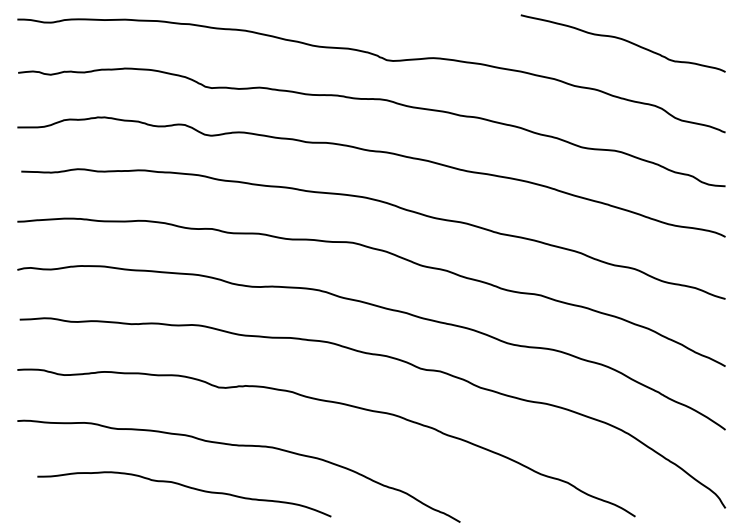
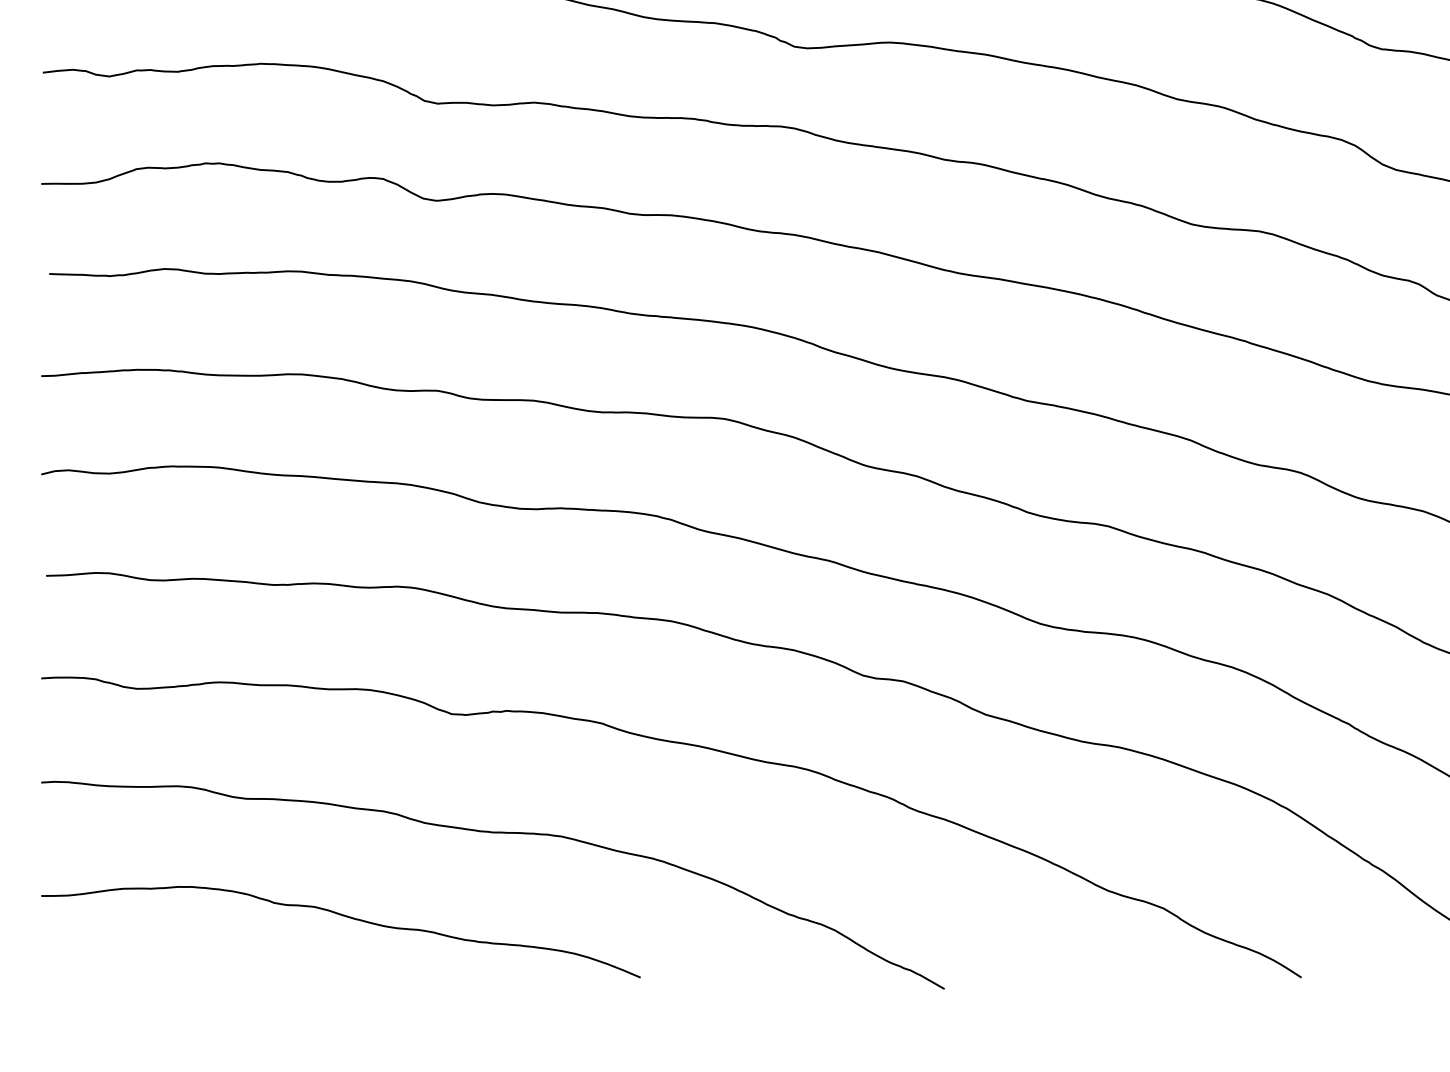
curve: (185, 487) -> (343, 918), moved

